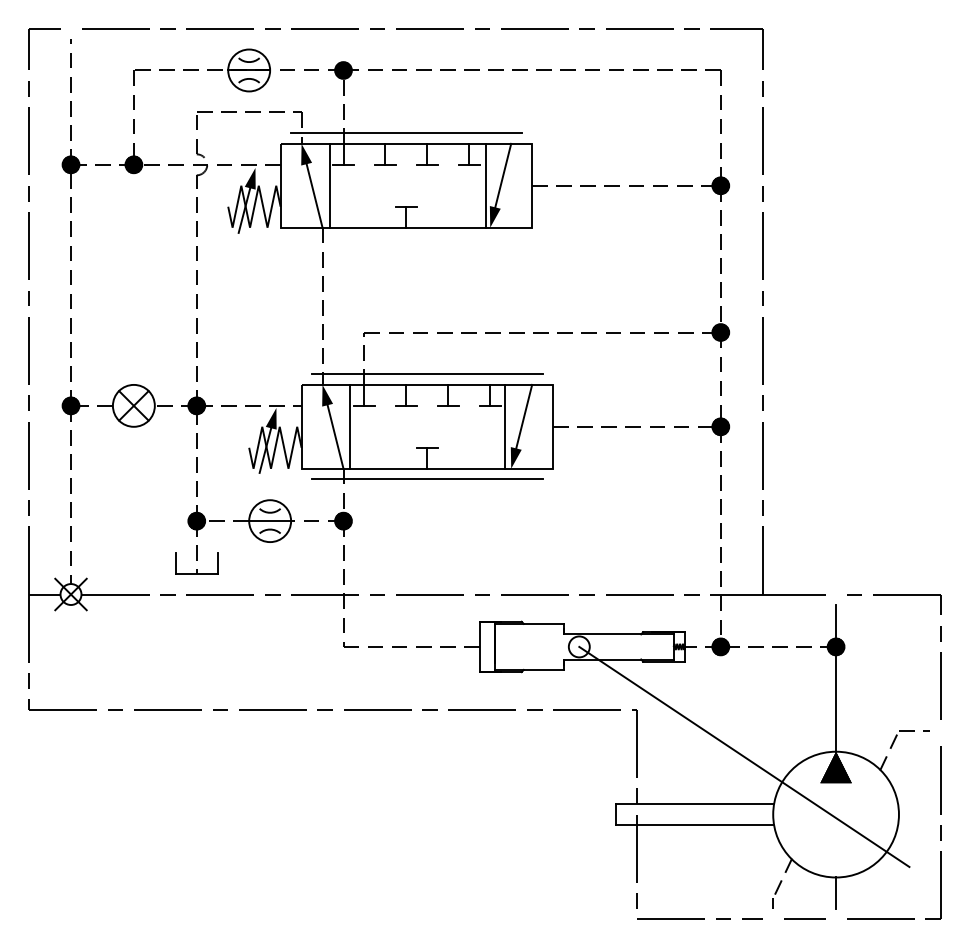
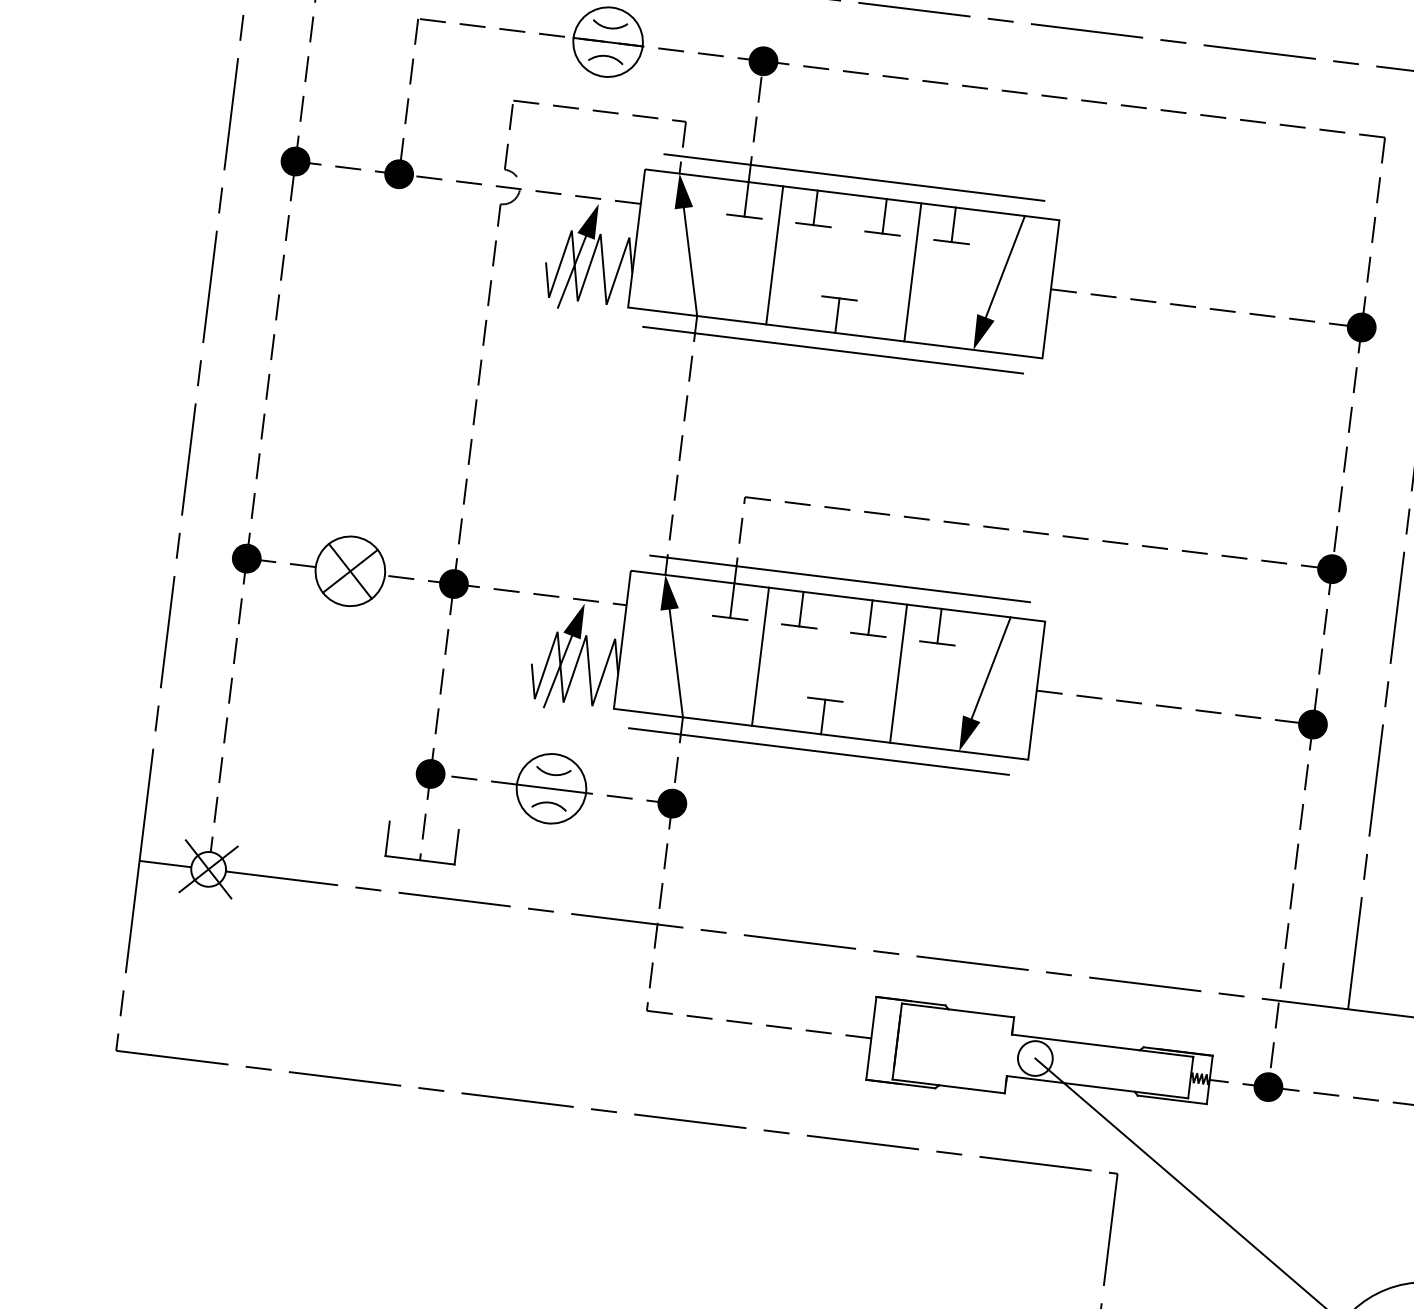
line: (330, 185) -> (774, 254), moved
line: (486, 185) -> (913, 271), moved
line: (406, 238) -> (833, 350), added
line: (350, 426) -> (760, 656), moved
line: (505, 426) -> (899, 673), moved

